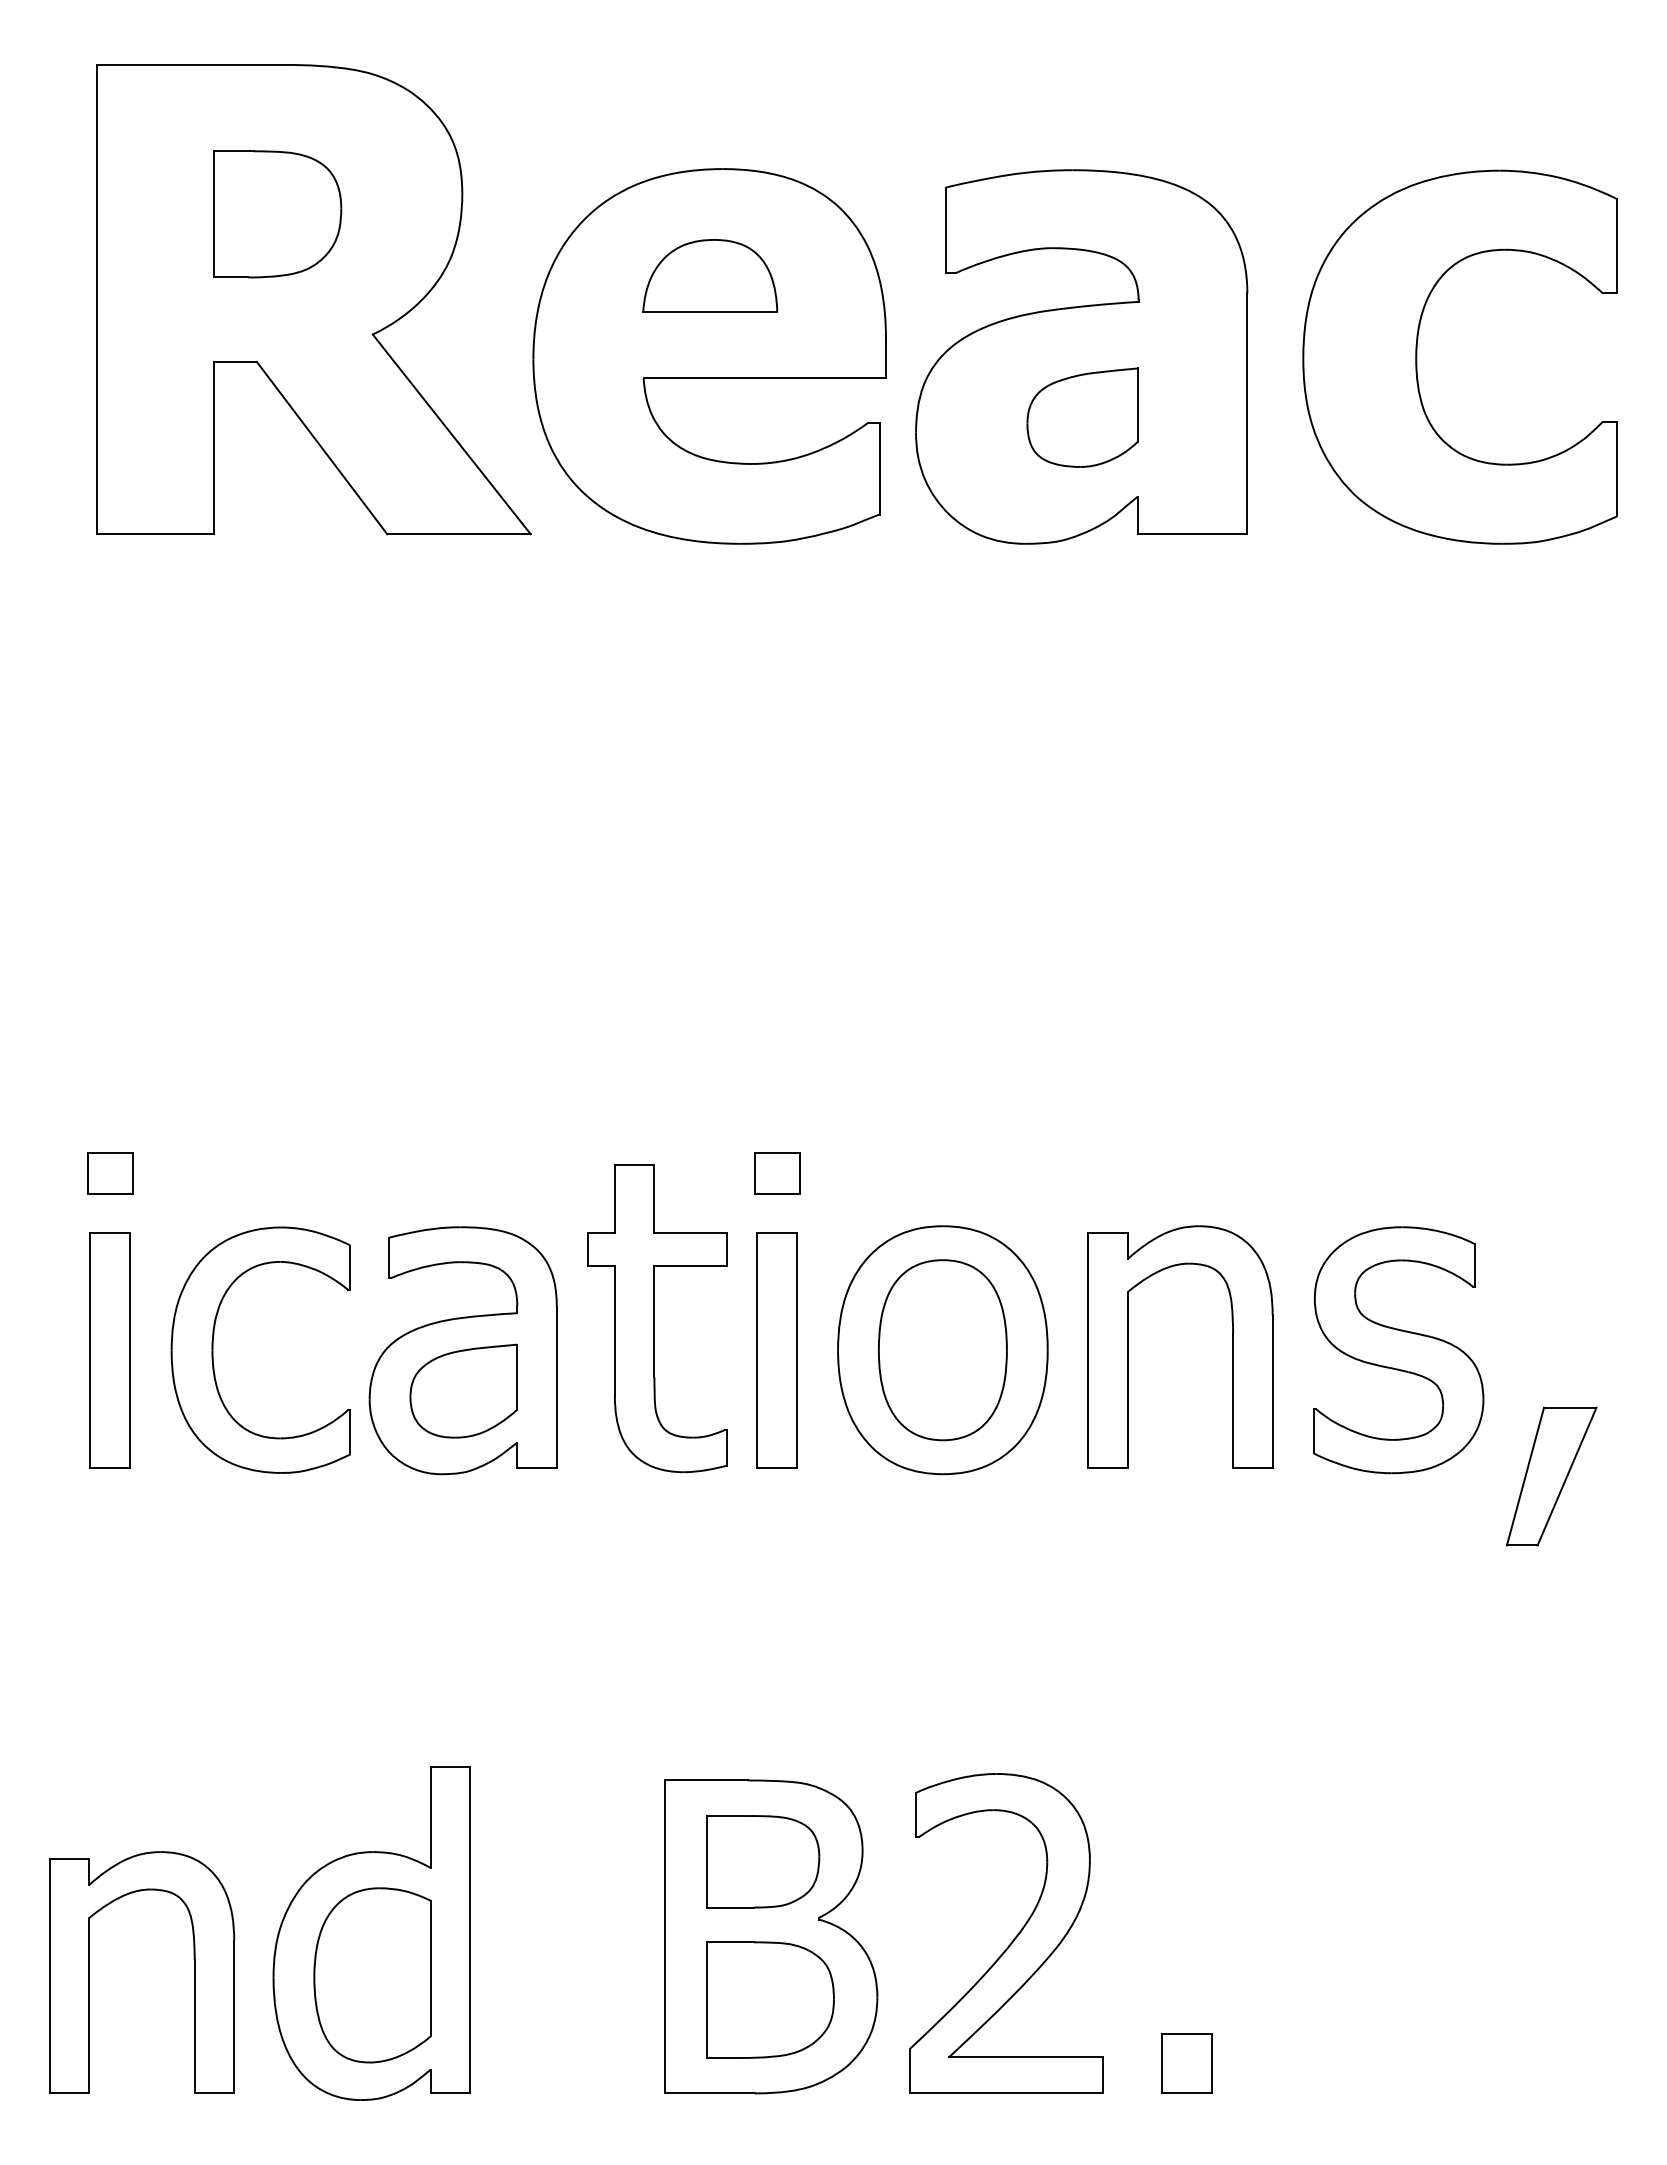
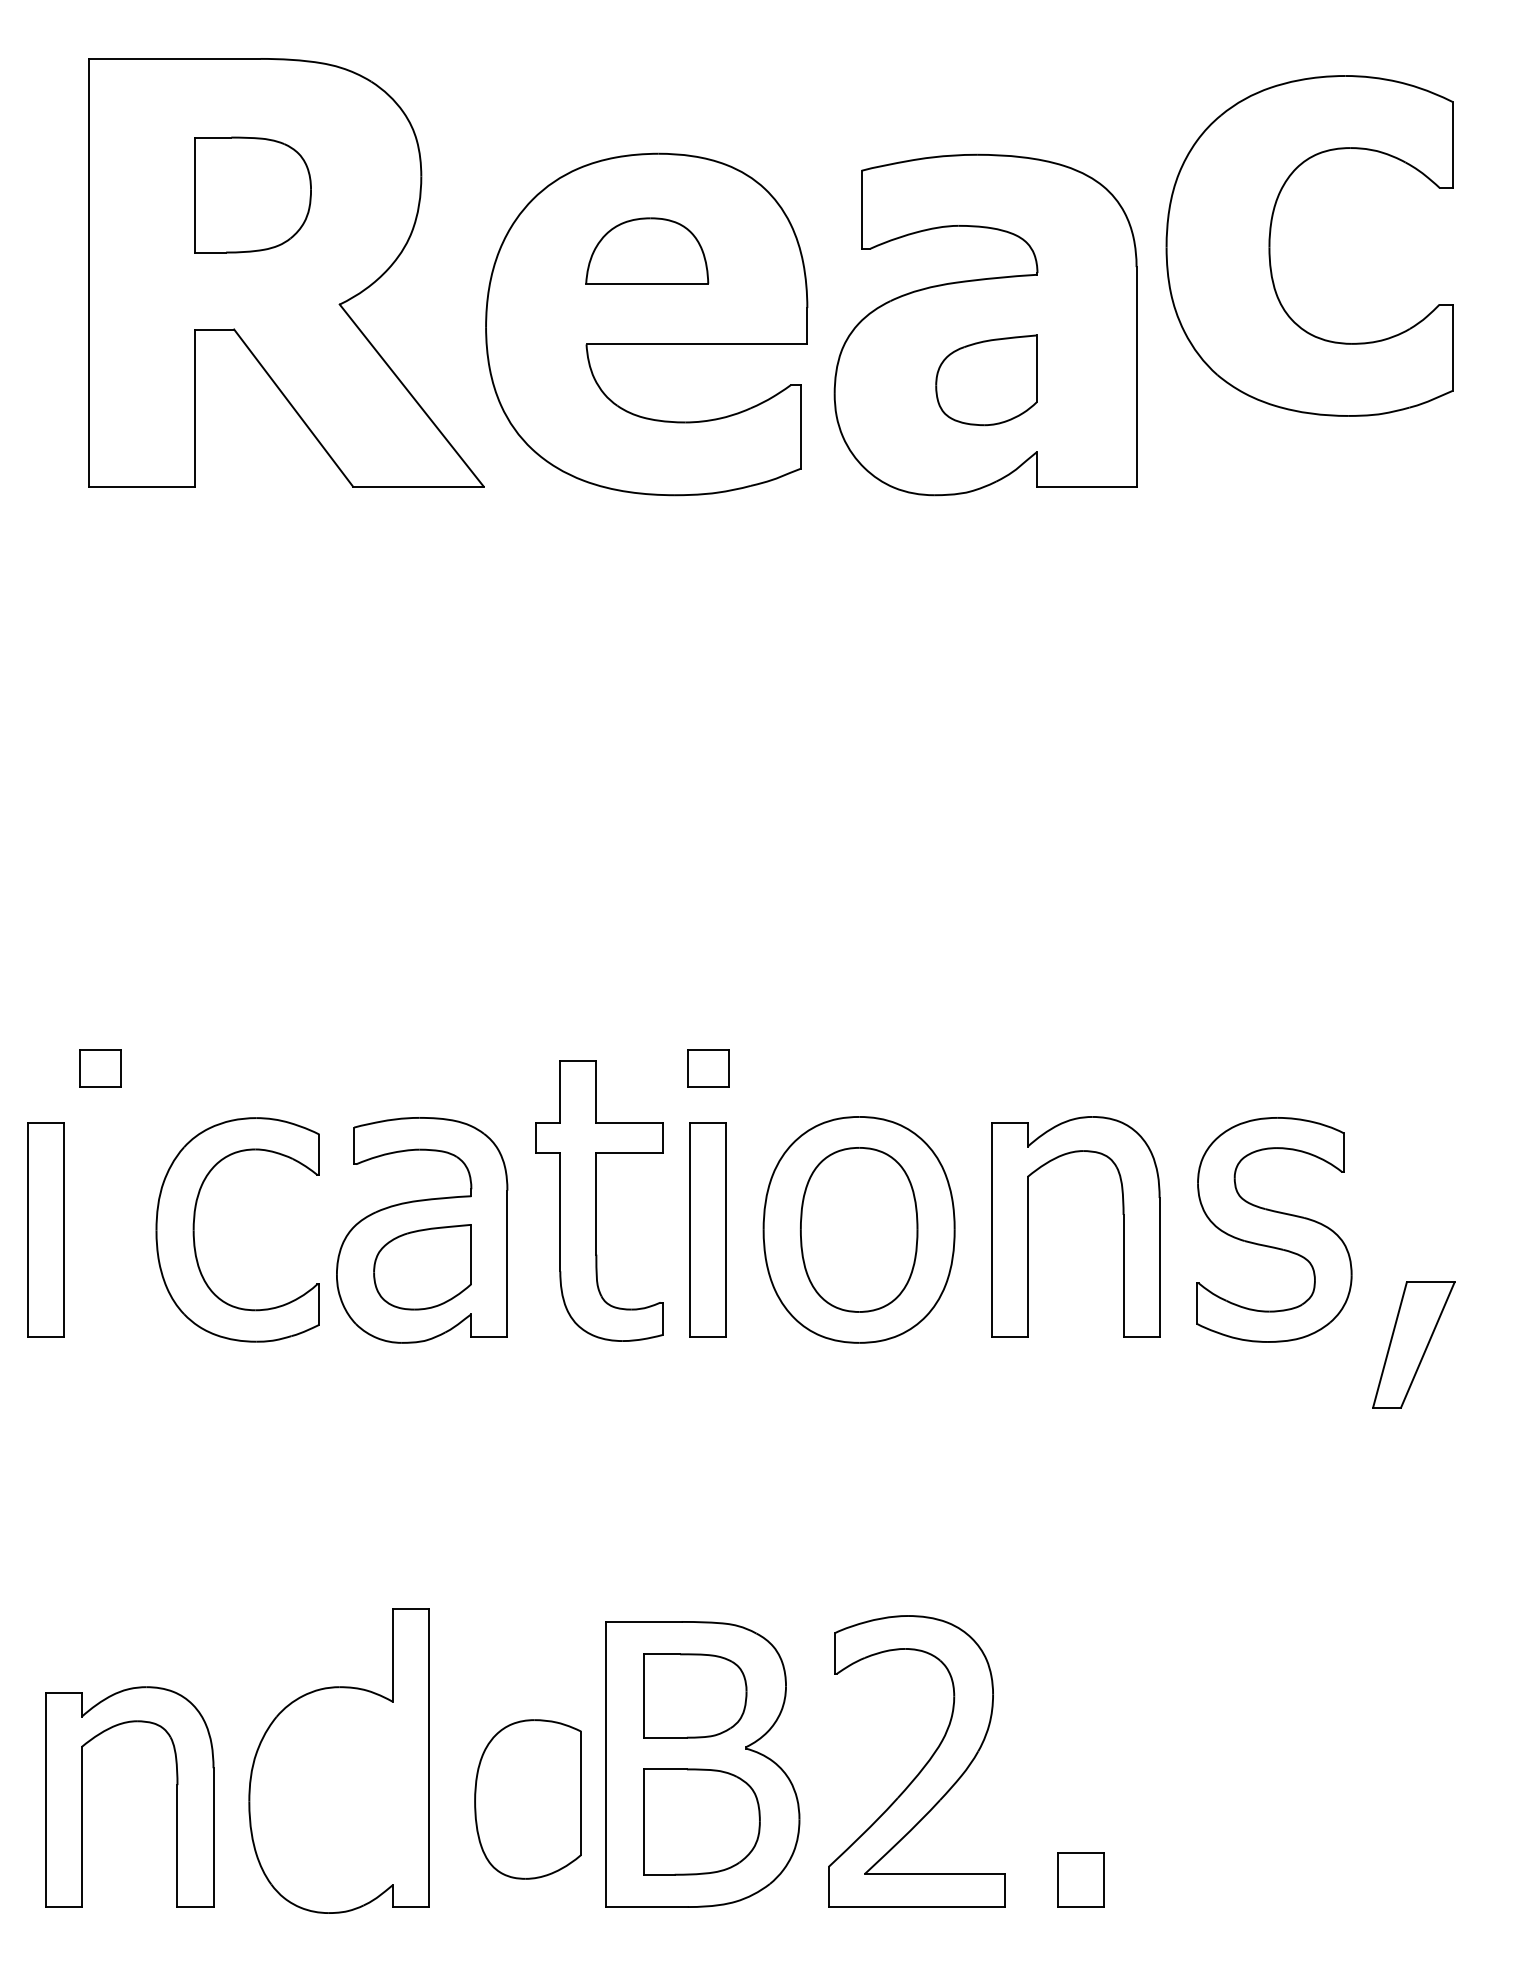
part: (1417, 356) -> (1270, 245), moved
part: (109, 1350) -> (45, 1230), moved
part: (372, 1975) -> (528, 1799), moved

